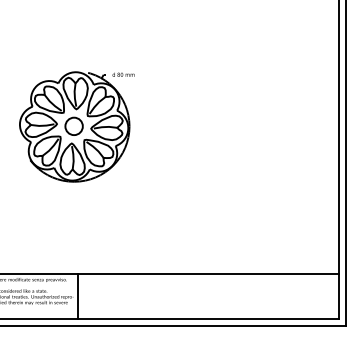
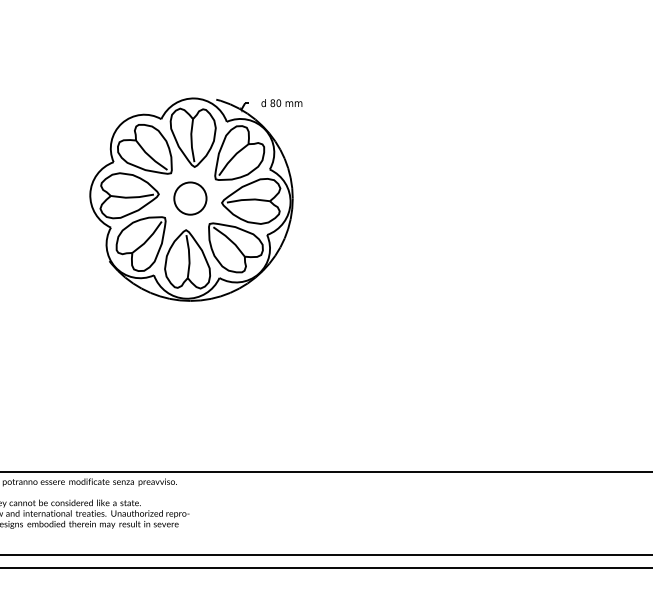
line: (77, 296) -> (196, 512), removed

